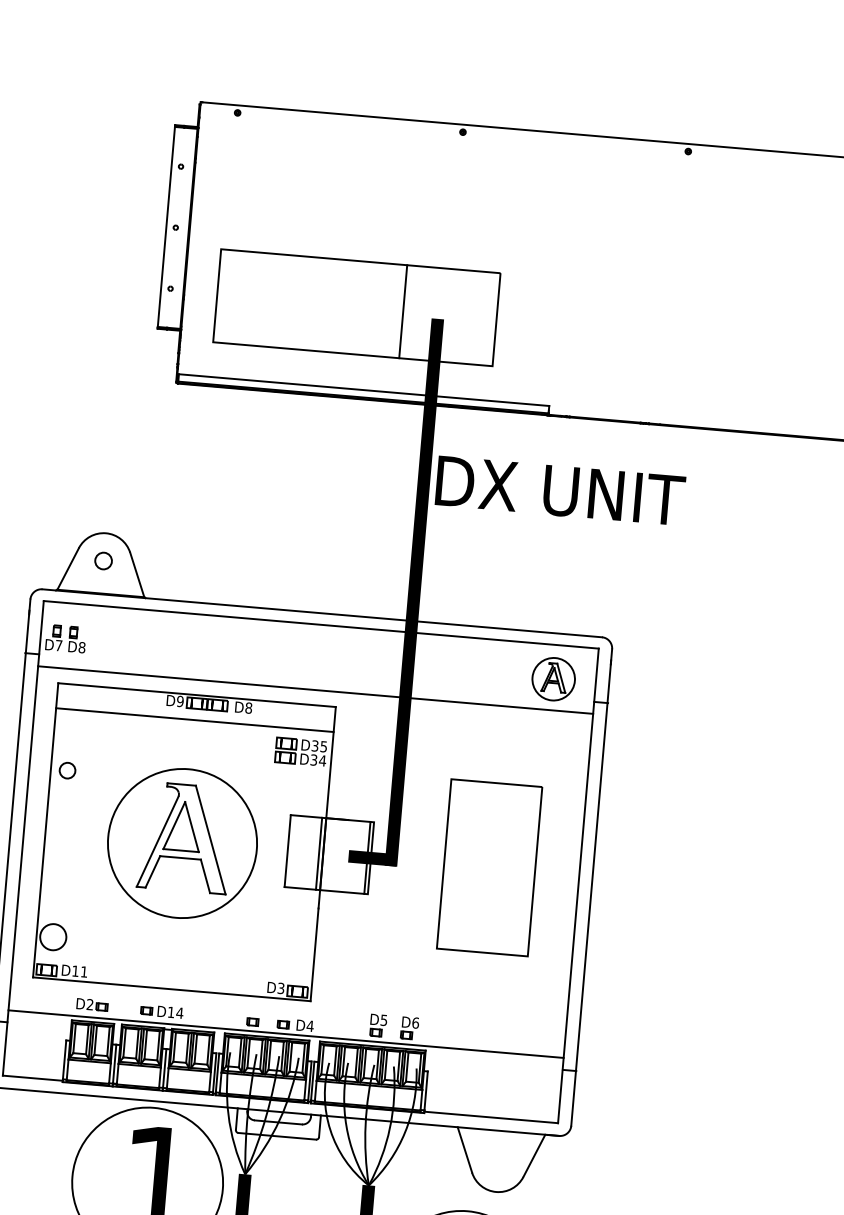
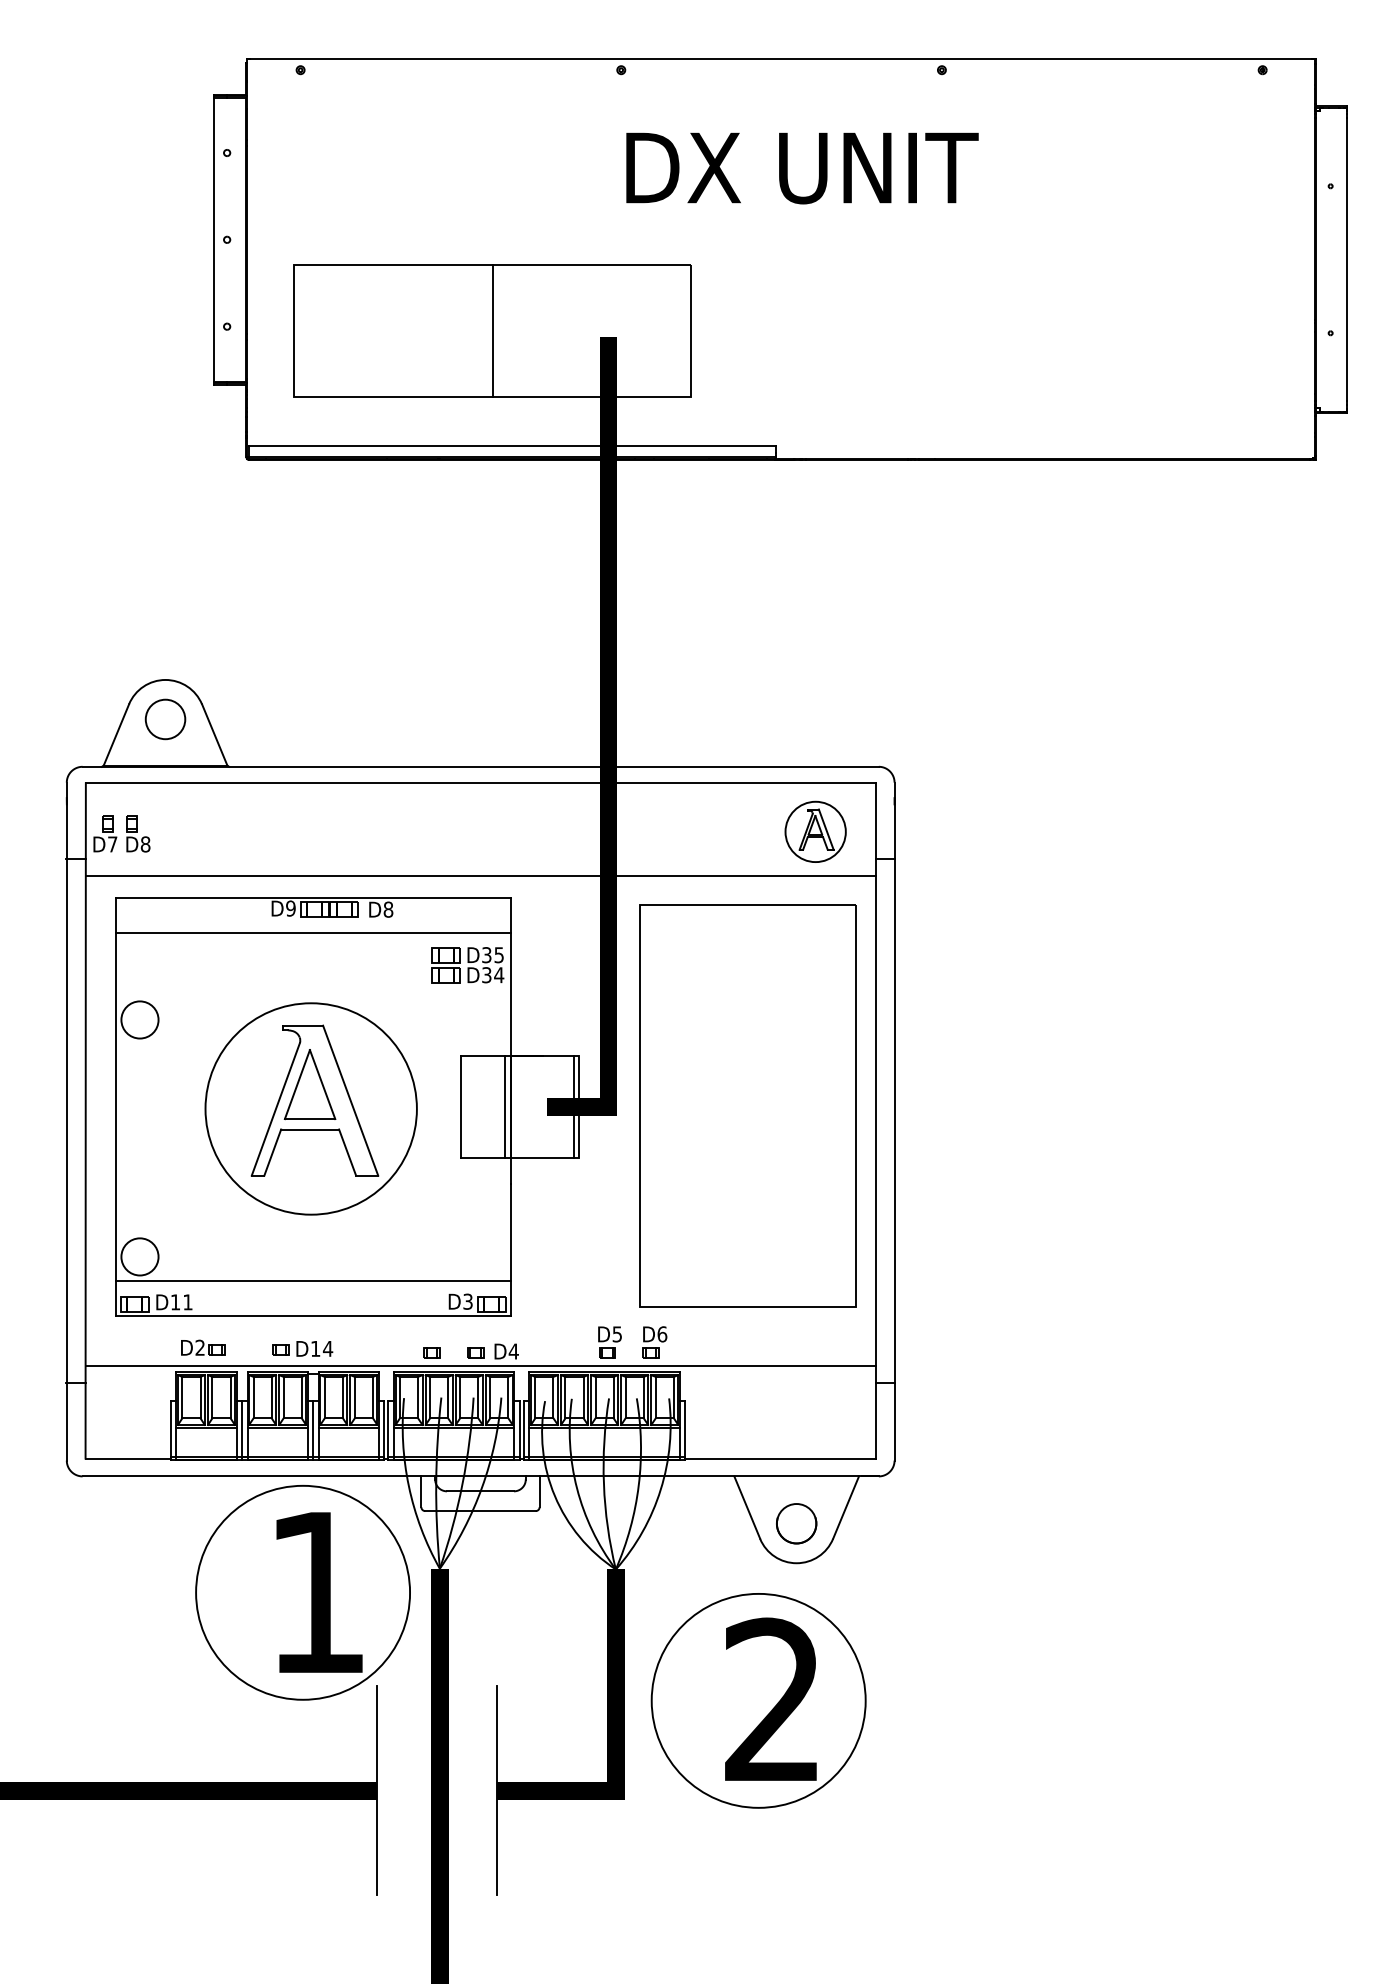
line: (403, 311) -> (492, 330), moved
text: (560, 491) -> (802, 168), moved
circle: (103, 561) -> (165, 719), size x1.67
circle: (67, 770) -> (139, 1019), size x1.67
part: (489, 867) -> (747, 1105), size x1.67
line: (173, 964) -> (313, 1280), added
circle: (498, 1164) -> (796, 1523), added

